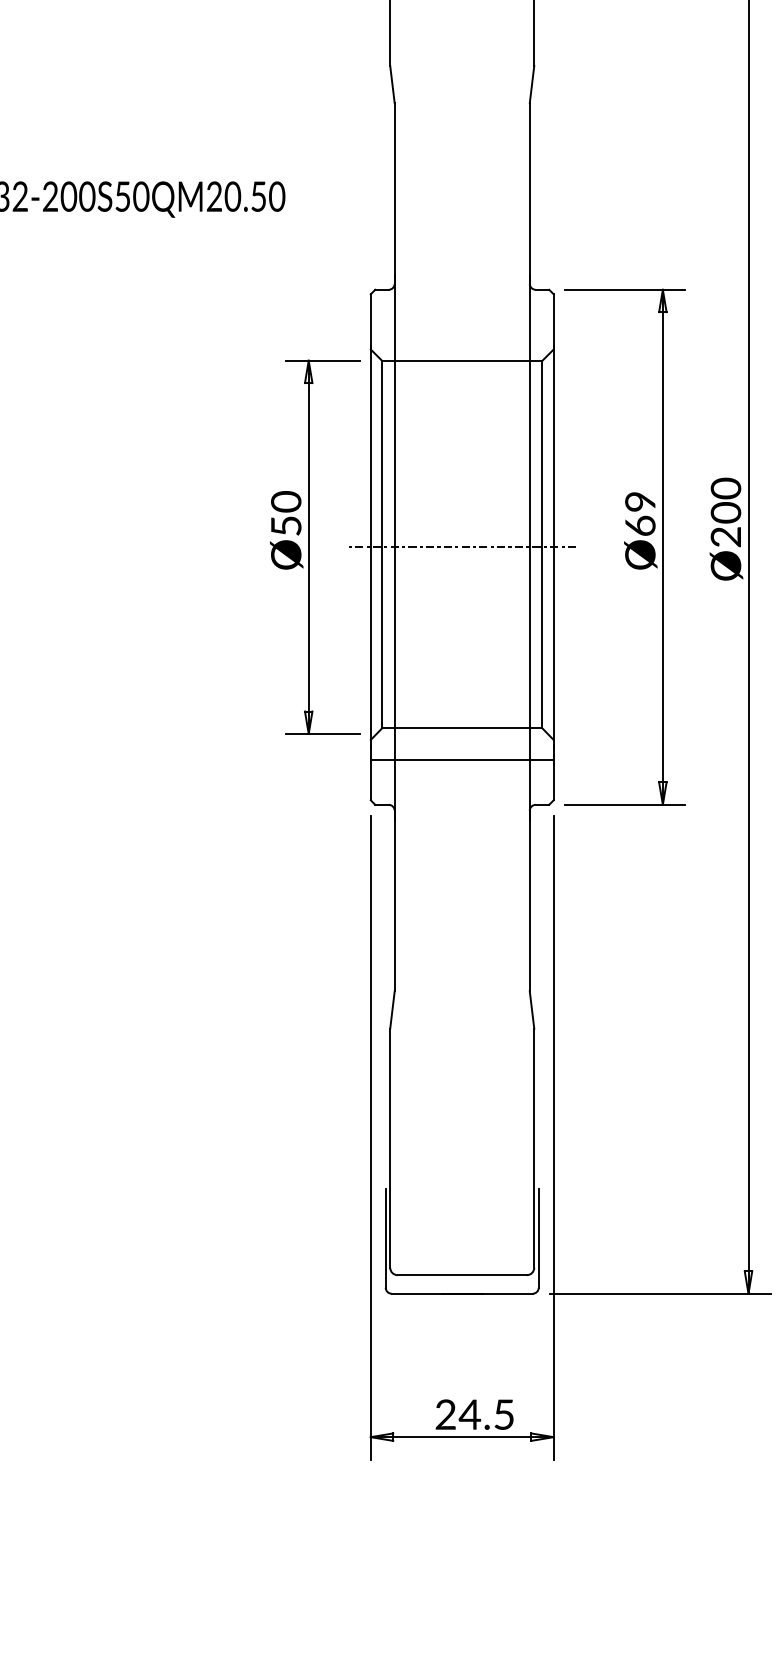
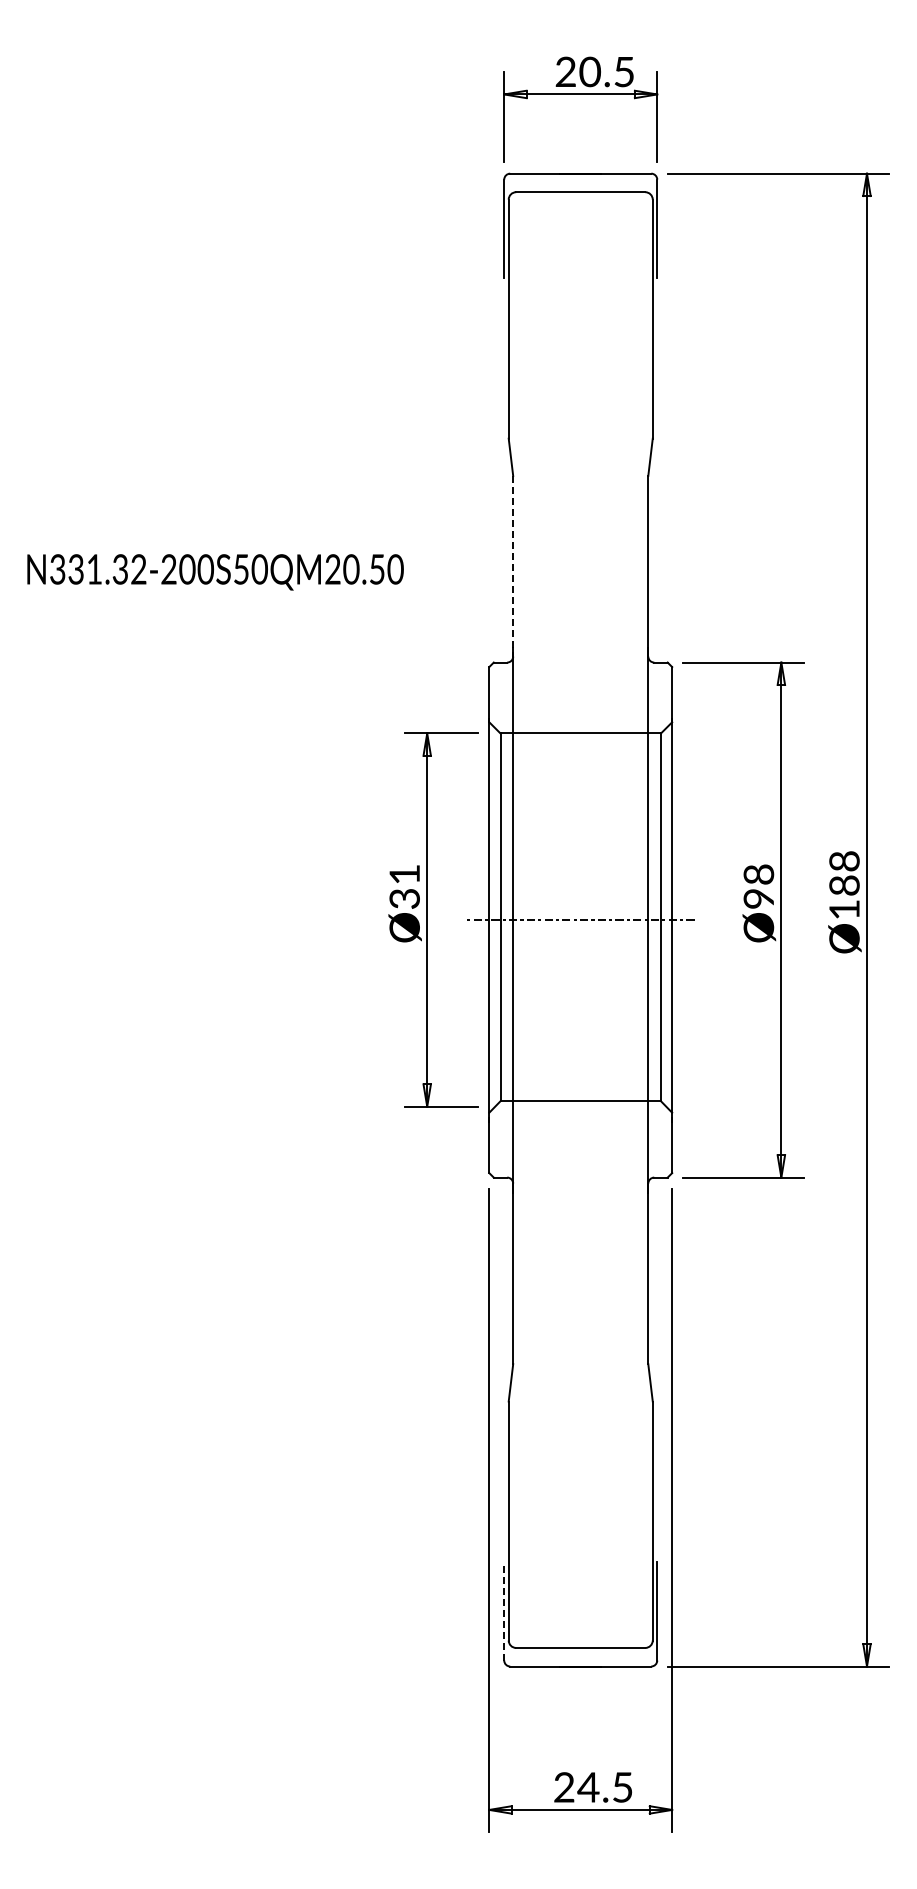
line: (395, 193) -> (513, 566), solid -> dashed
text: (726, 511) -> (844, 884), Ø200 -> Ø188
text: (286, 512) -> (404, 885), Ø50 -> Ø31
text: (640, 513) -> (758, 886), Ø69 -> Ø98
line: (462, 759) -> (580, 1132), removed
line: (386, 1237) -> (504, 1610), solid -> dashed

